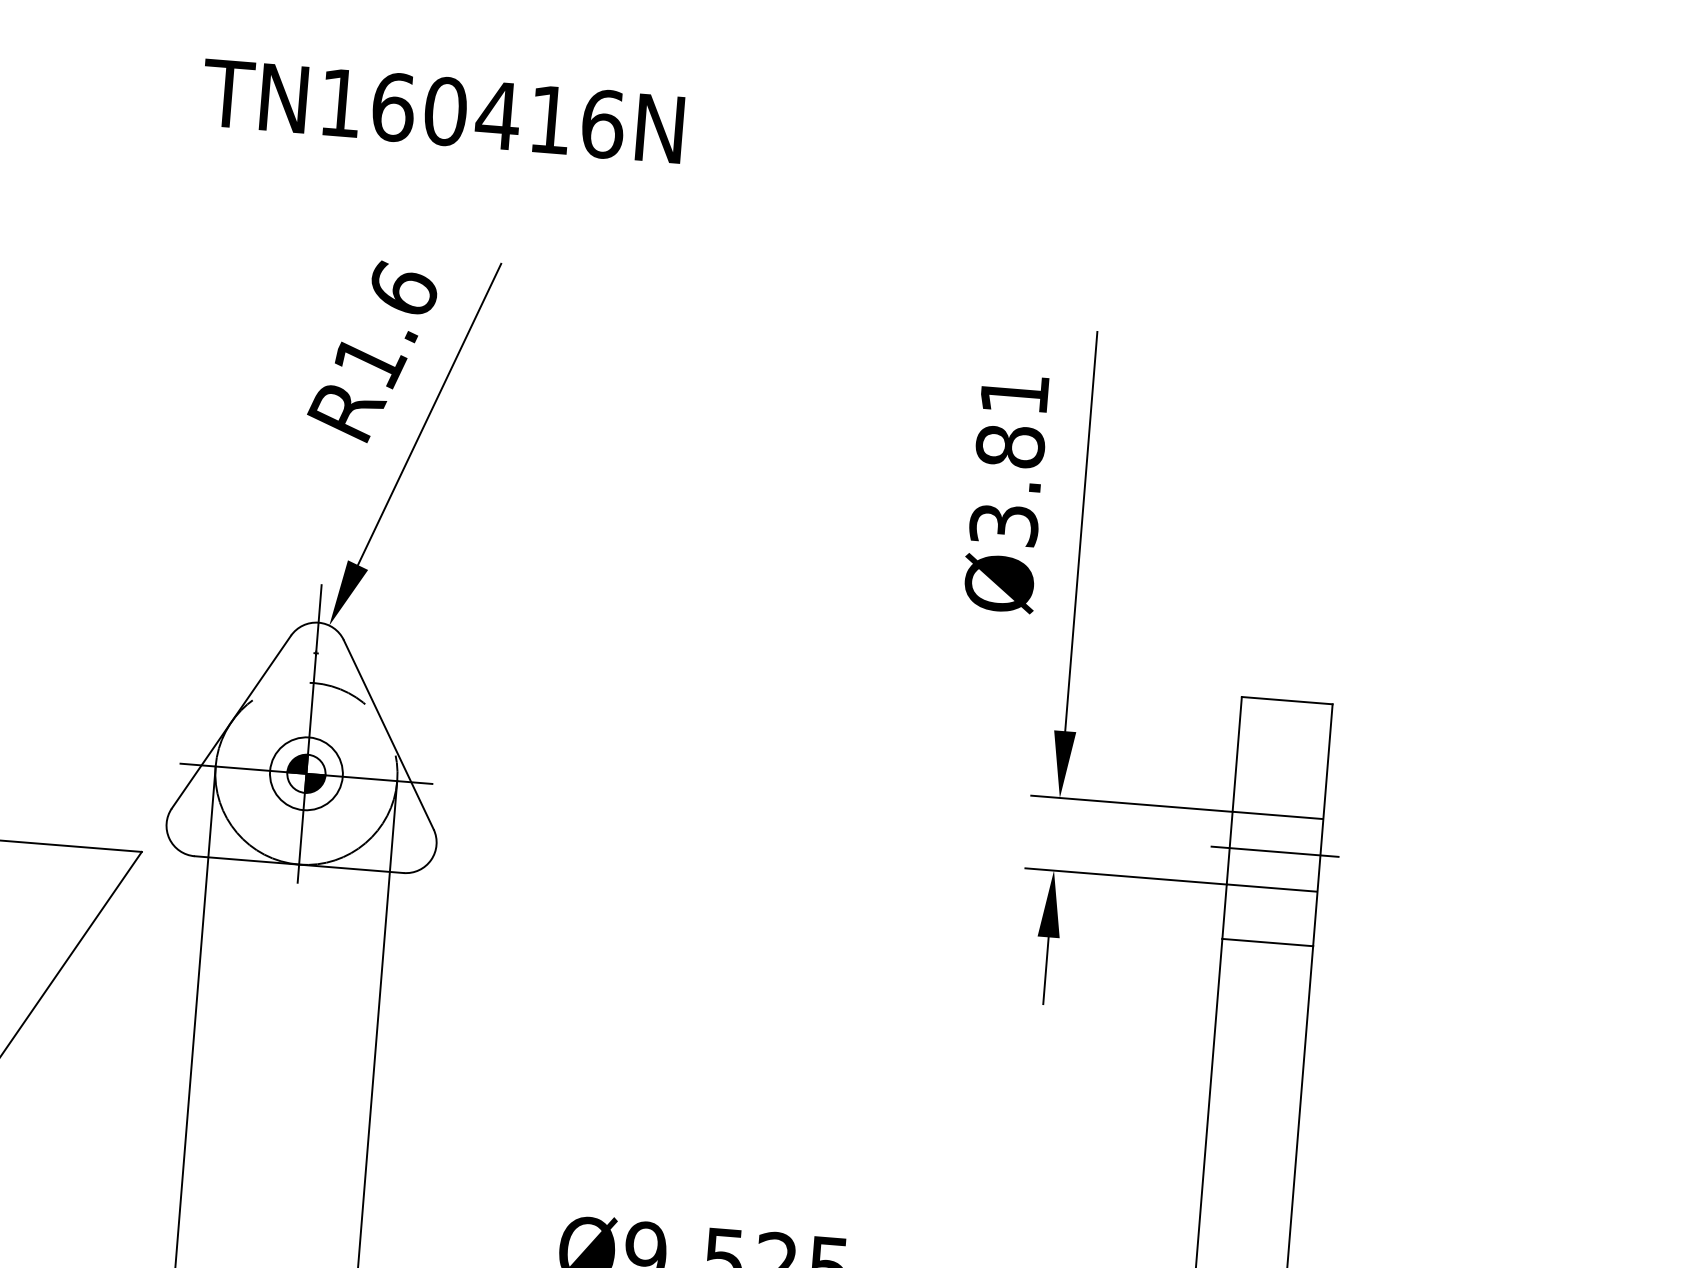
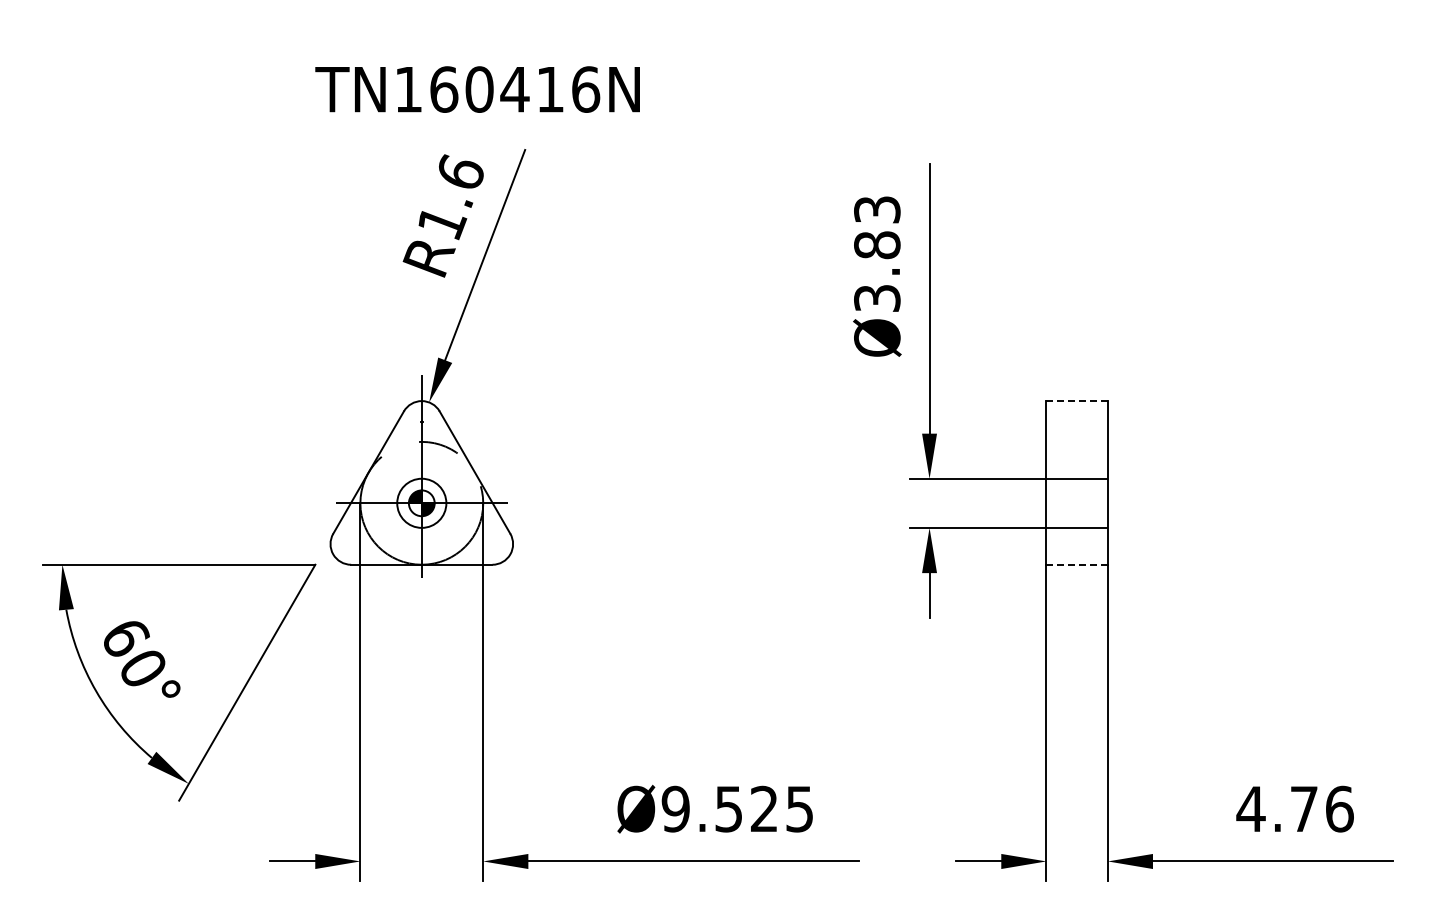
text: (442, 111) -> (477, 89), moved
text: (1014, 393) -> (877, 209), Ø3.81 -> Ø3.83
line: (1287, 701) -> (1077, 401), solid -> dashed
line: (1274, 851) -> (1076, 503), removed
line: (1268, 942) -> (1077, 564), solid -> dashed

